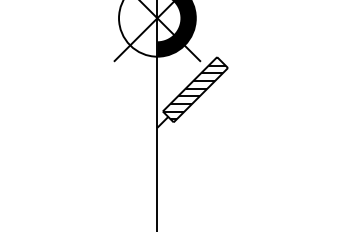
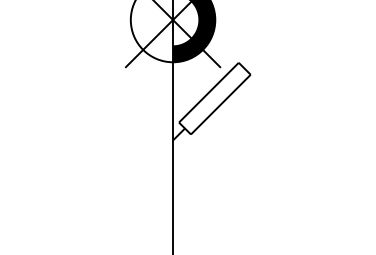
hatch: (194, 88) -> (213, 97), removed

